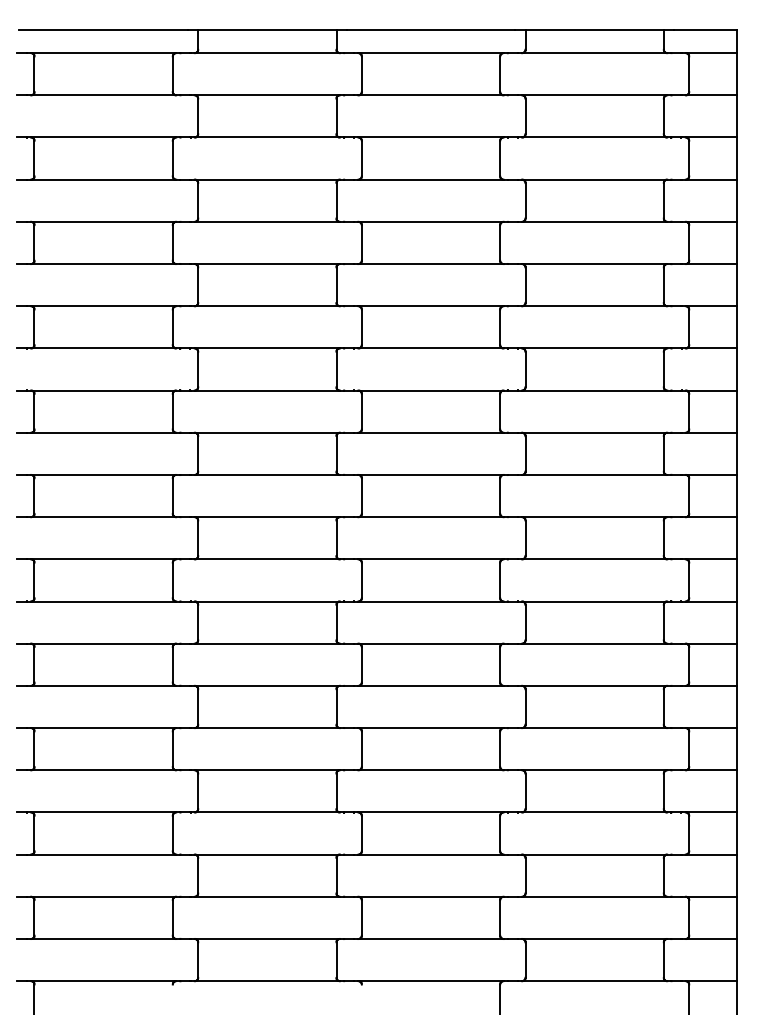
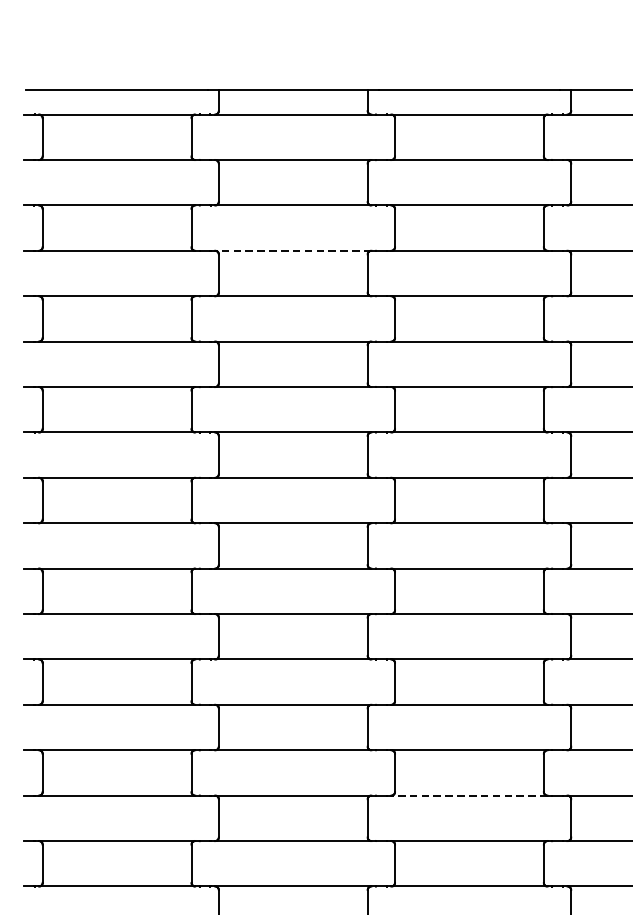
line: (267, 179) -> (293, 250), solid -> dashed
line: (431, 685) -> (469, 795), solid -> dashed

